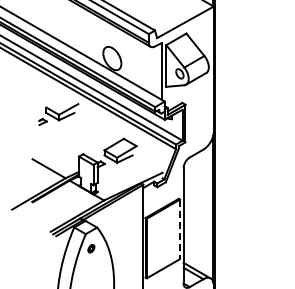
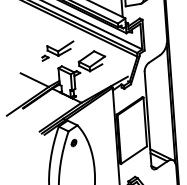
part: (58, 114) -> (57, 51), moved
line: (179, 229) -> (144, 122), dashed -> solid

